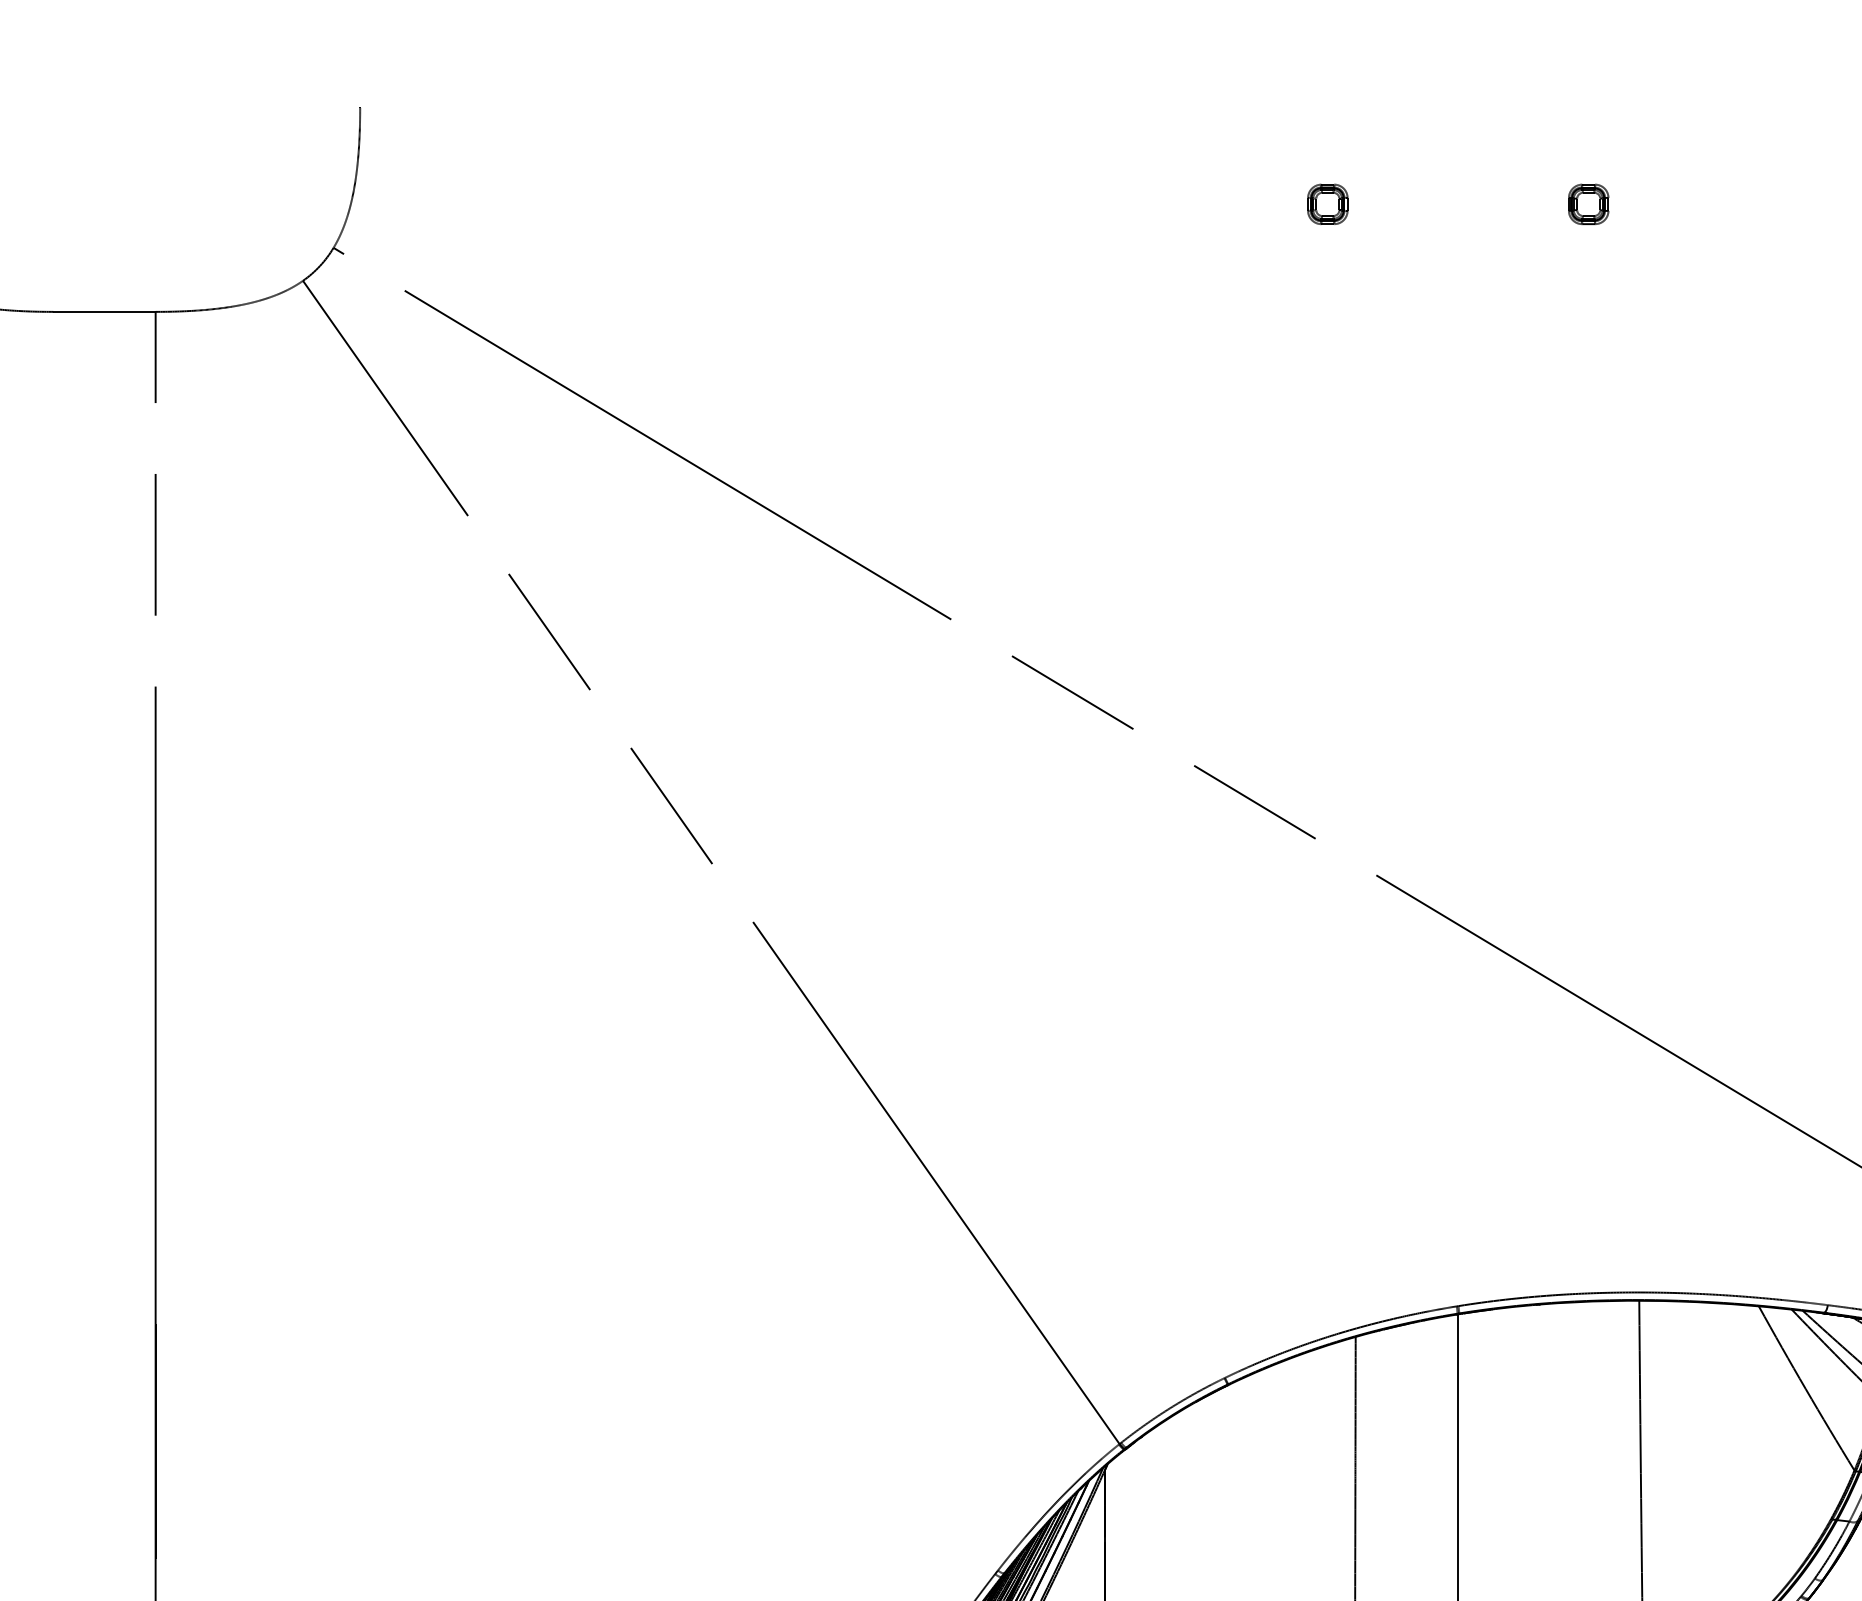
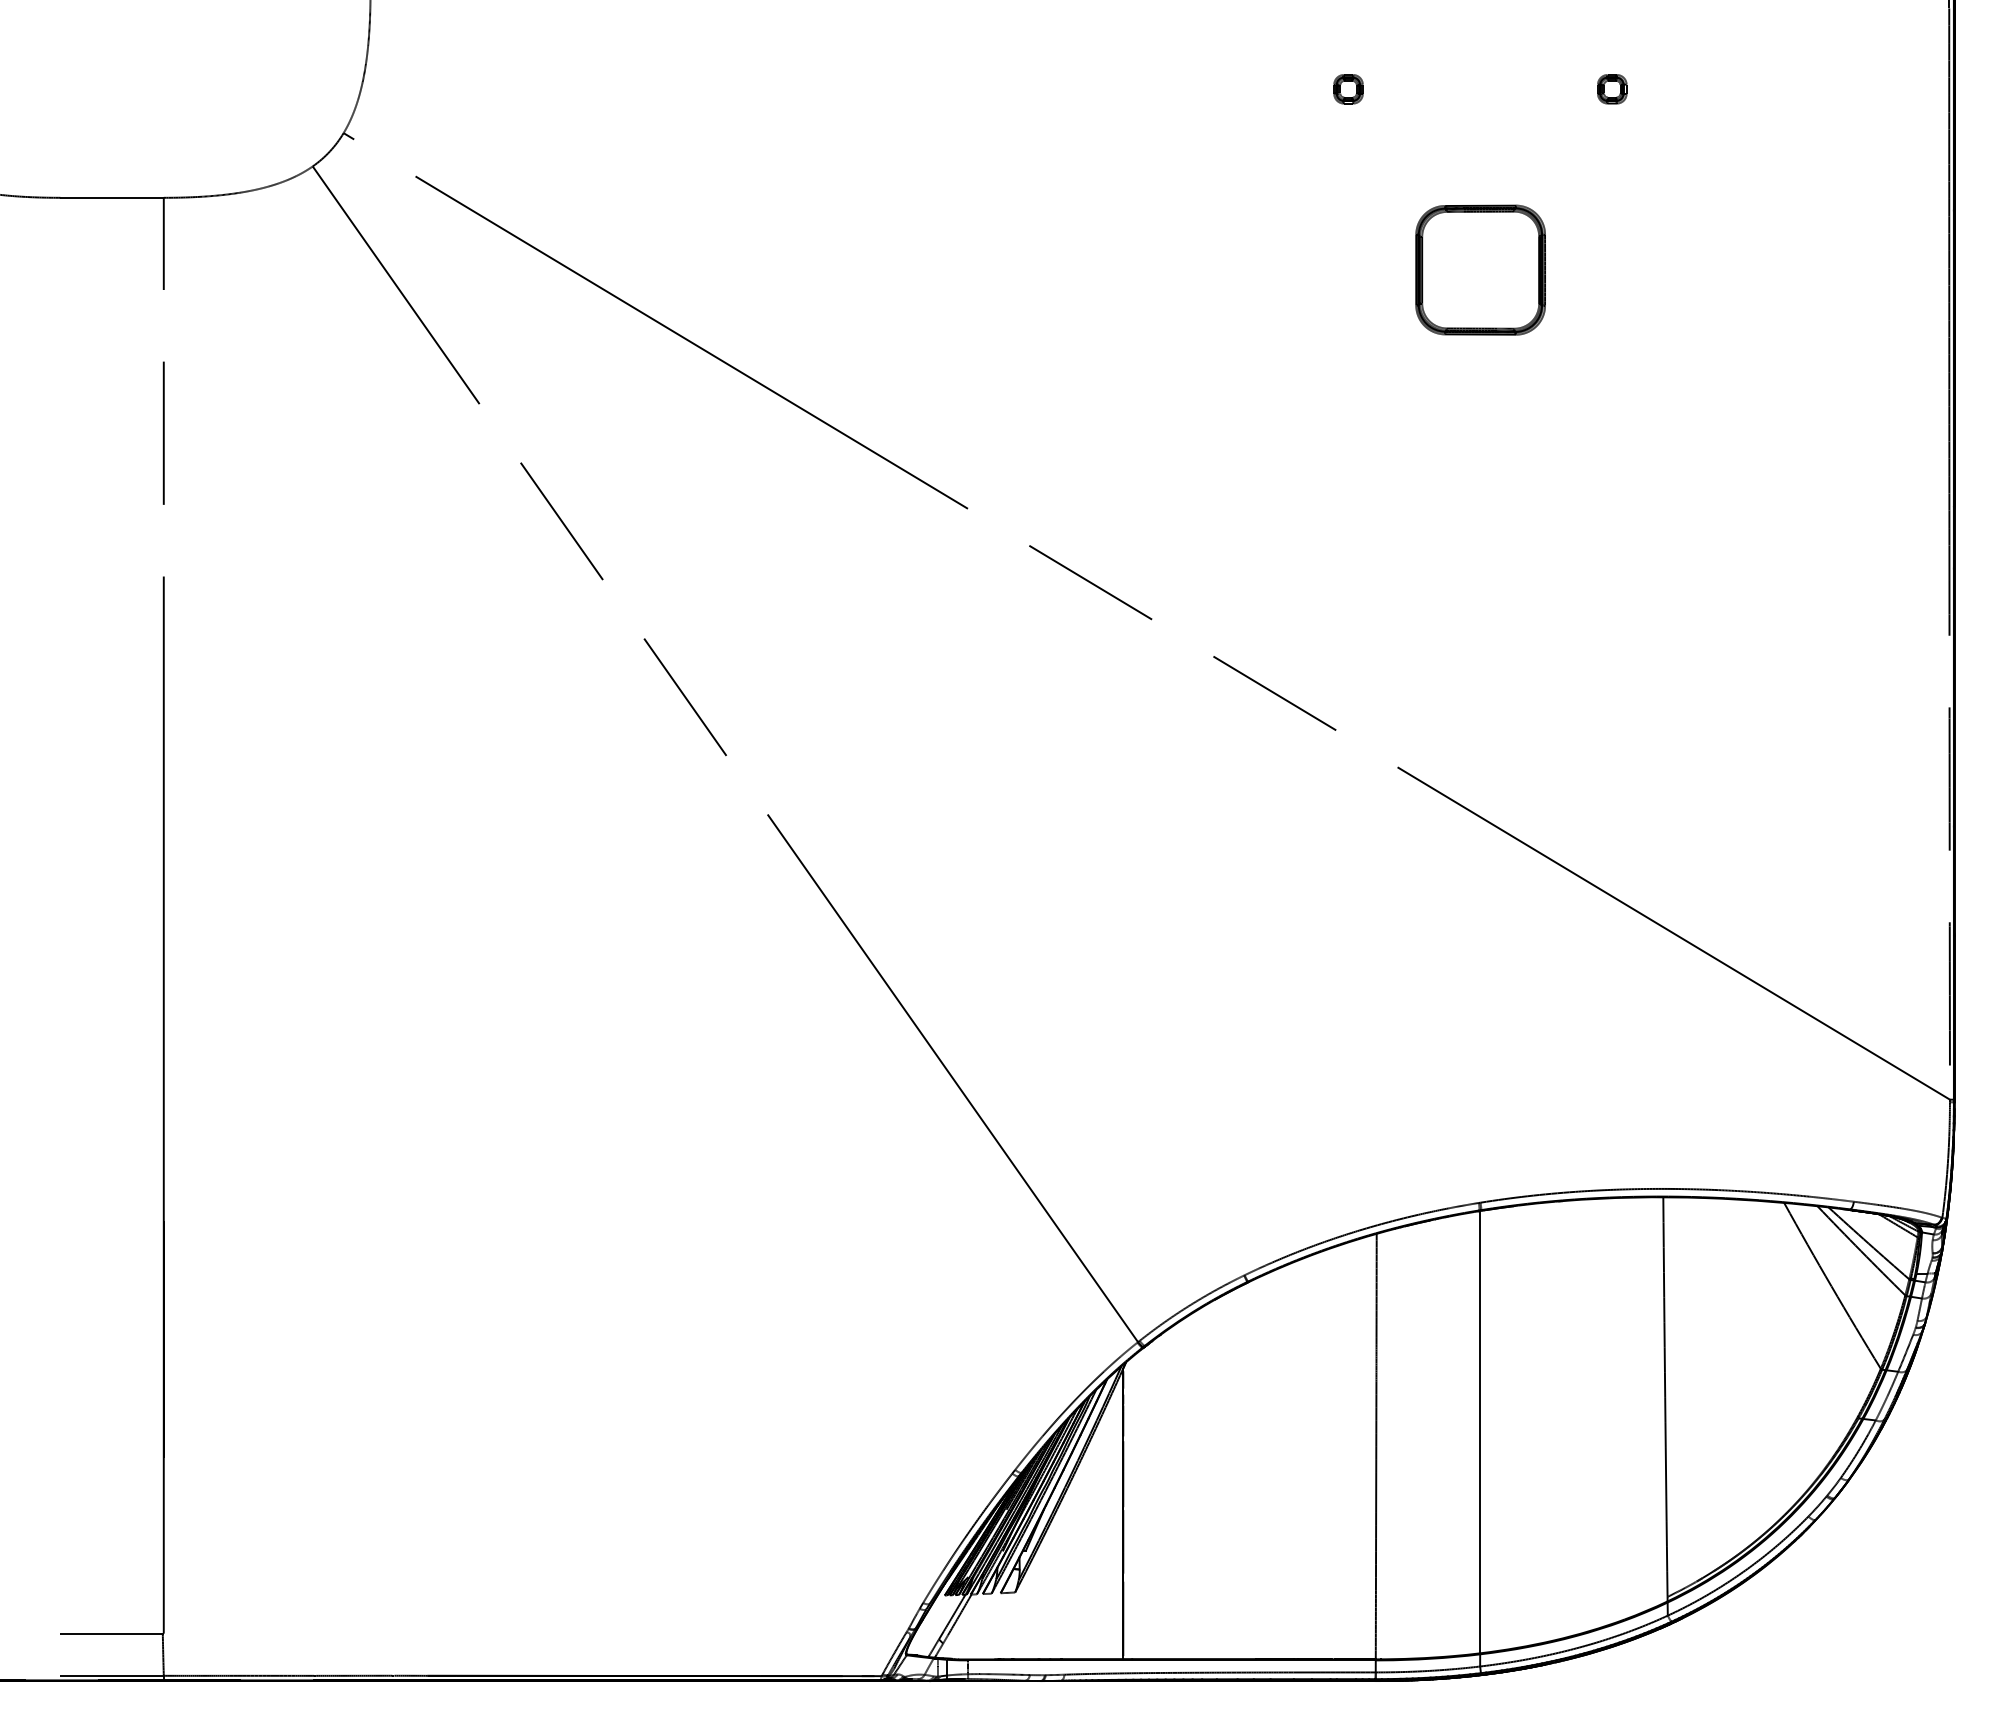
part: (1327, 204) -> (1348, 89), size x0.71
part: (1588, 204) -> (1612, 89), size x0.71
part: (1458, 382) -> (1480, 269), added

